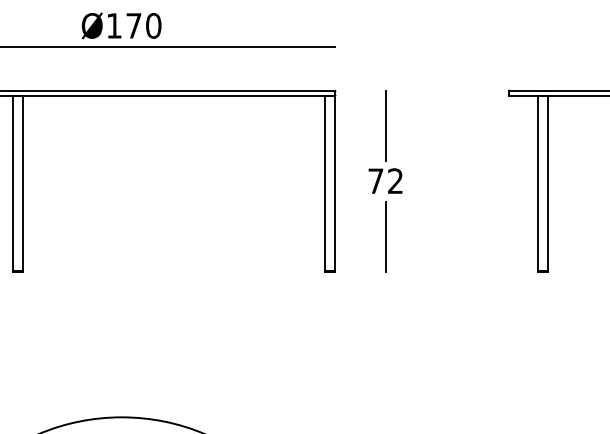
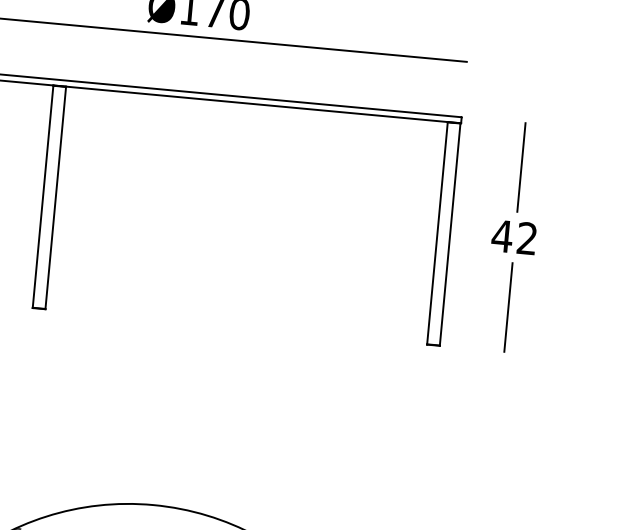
text: (375, 180) -> (501, 235), 72 -> 42

